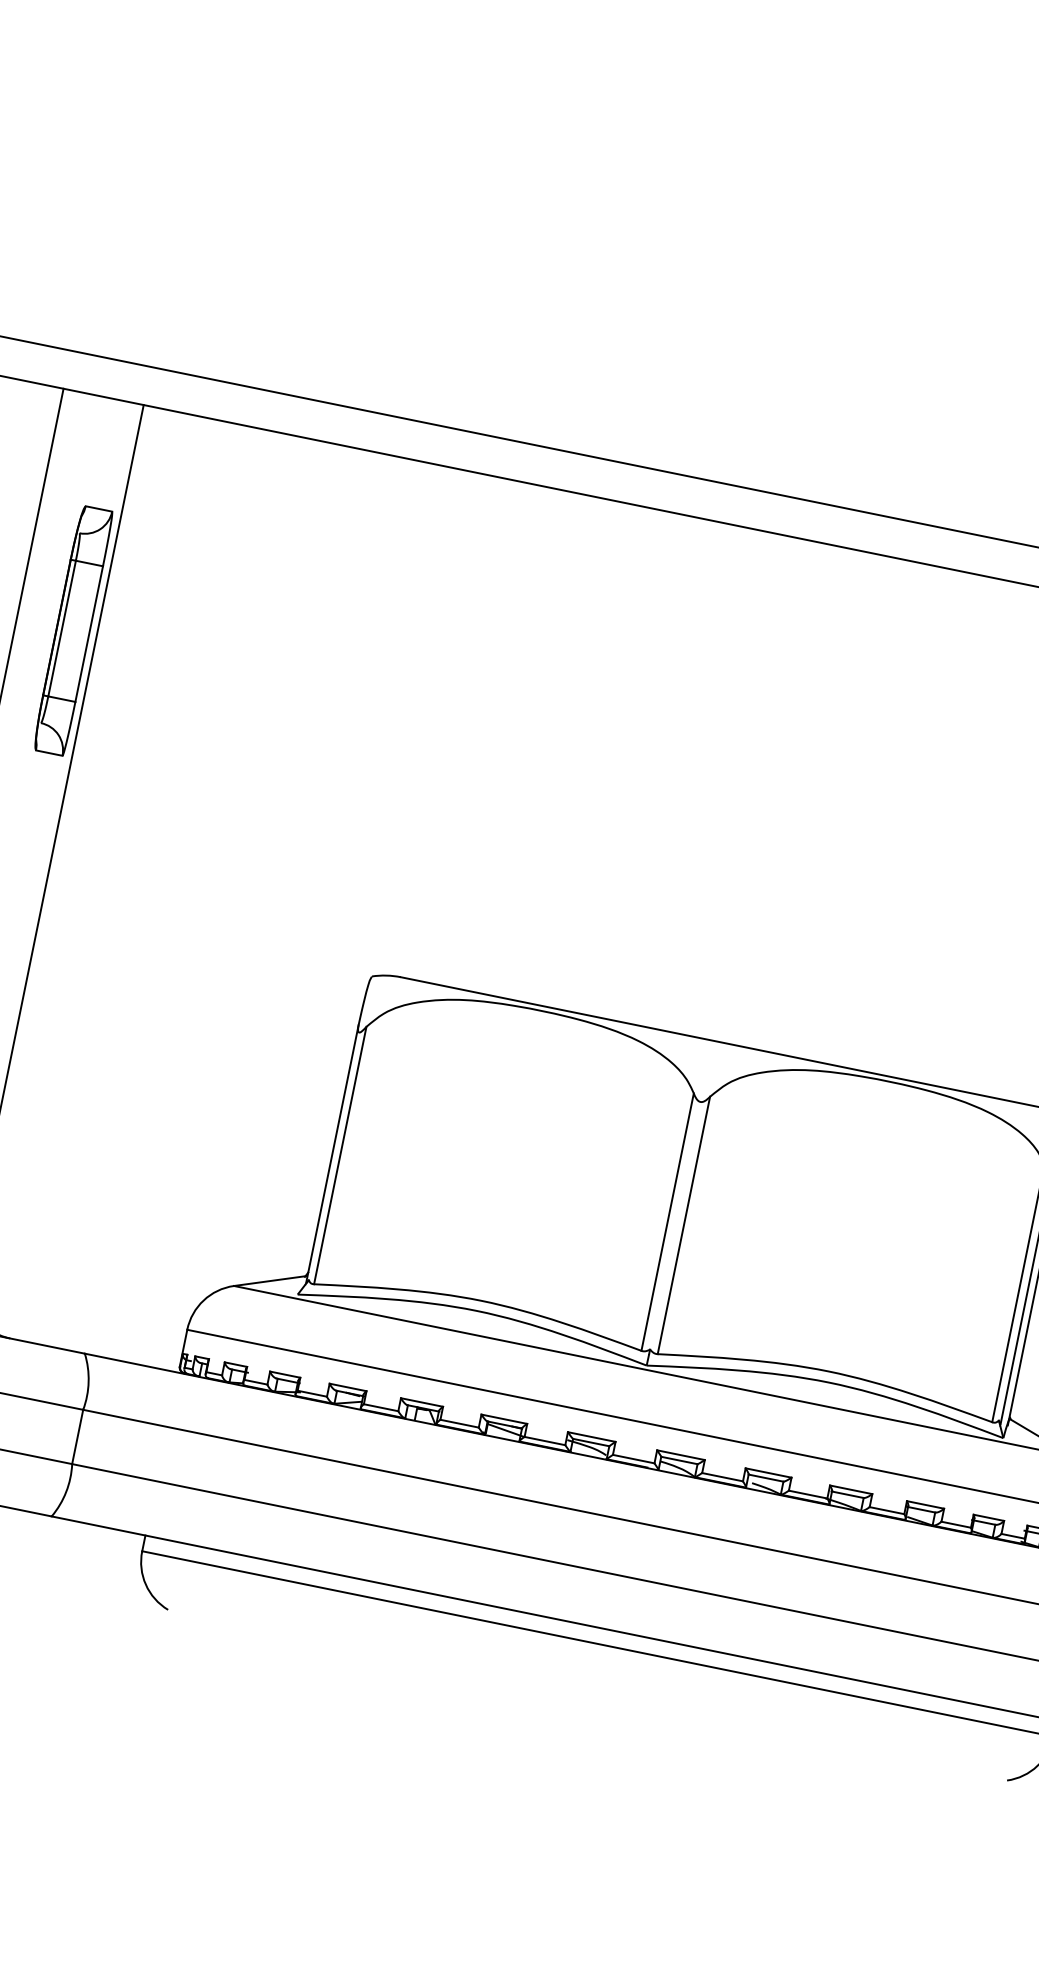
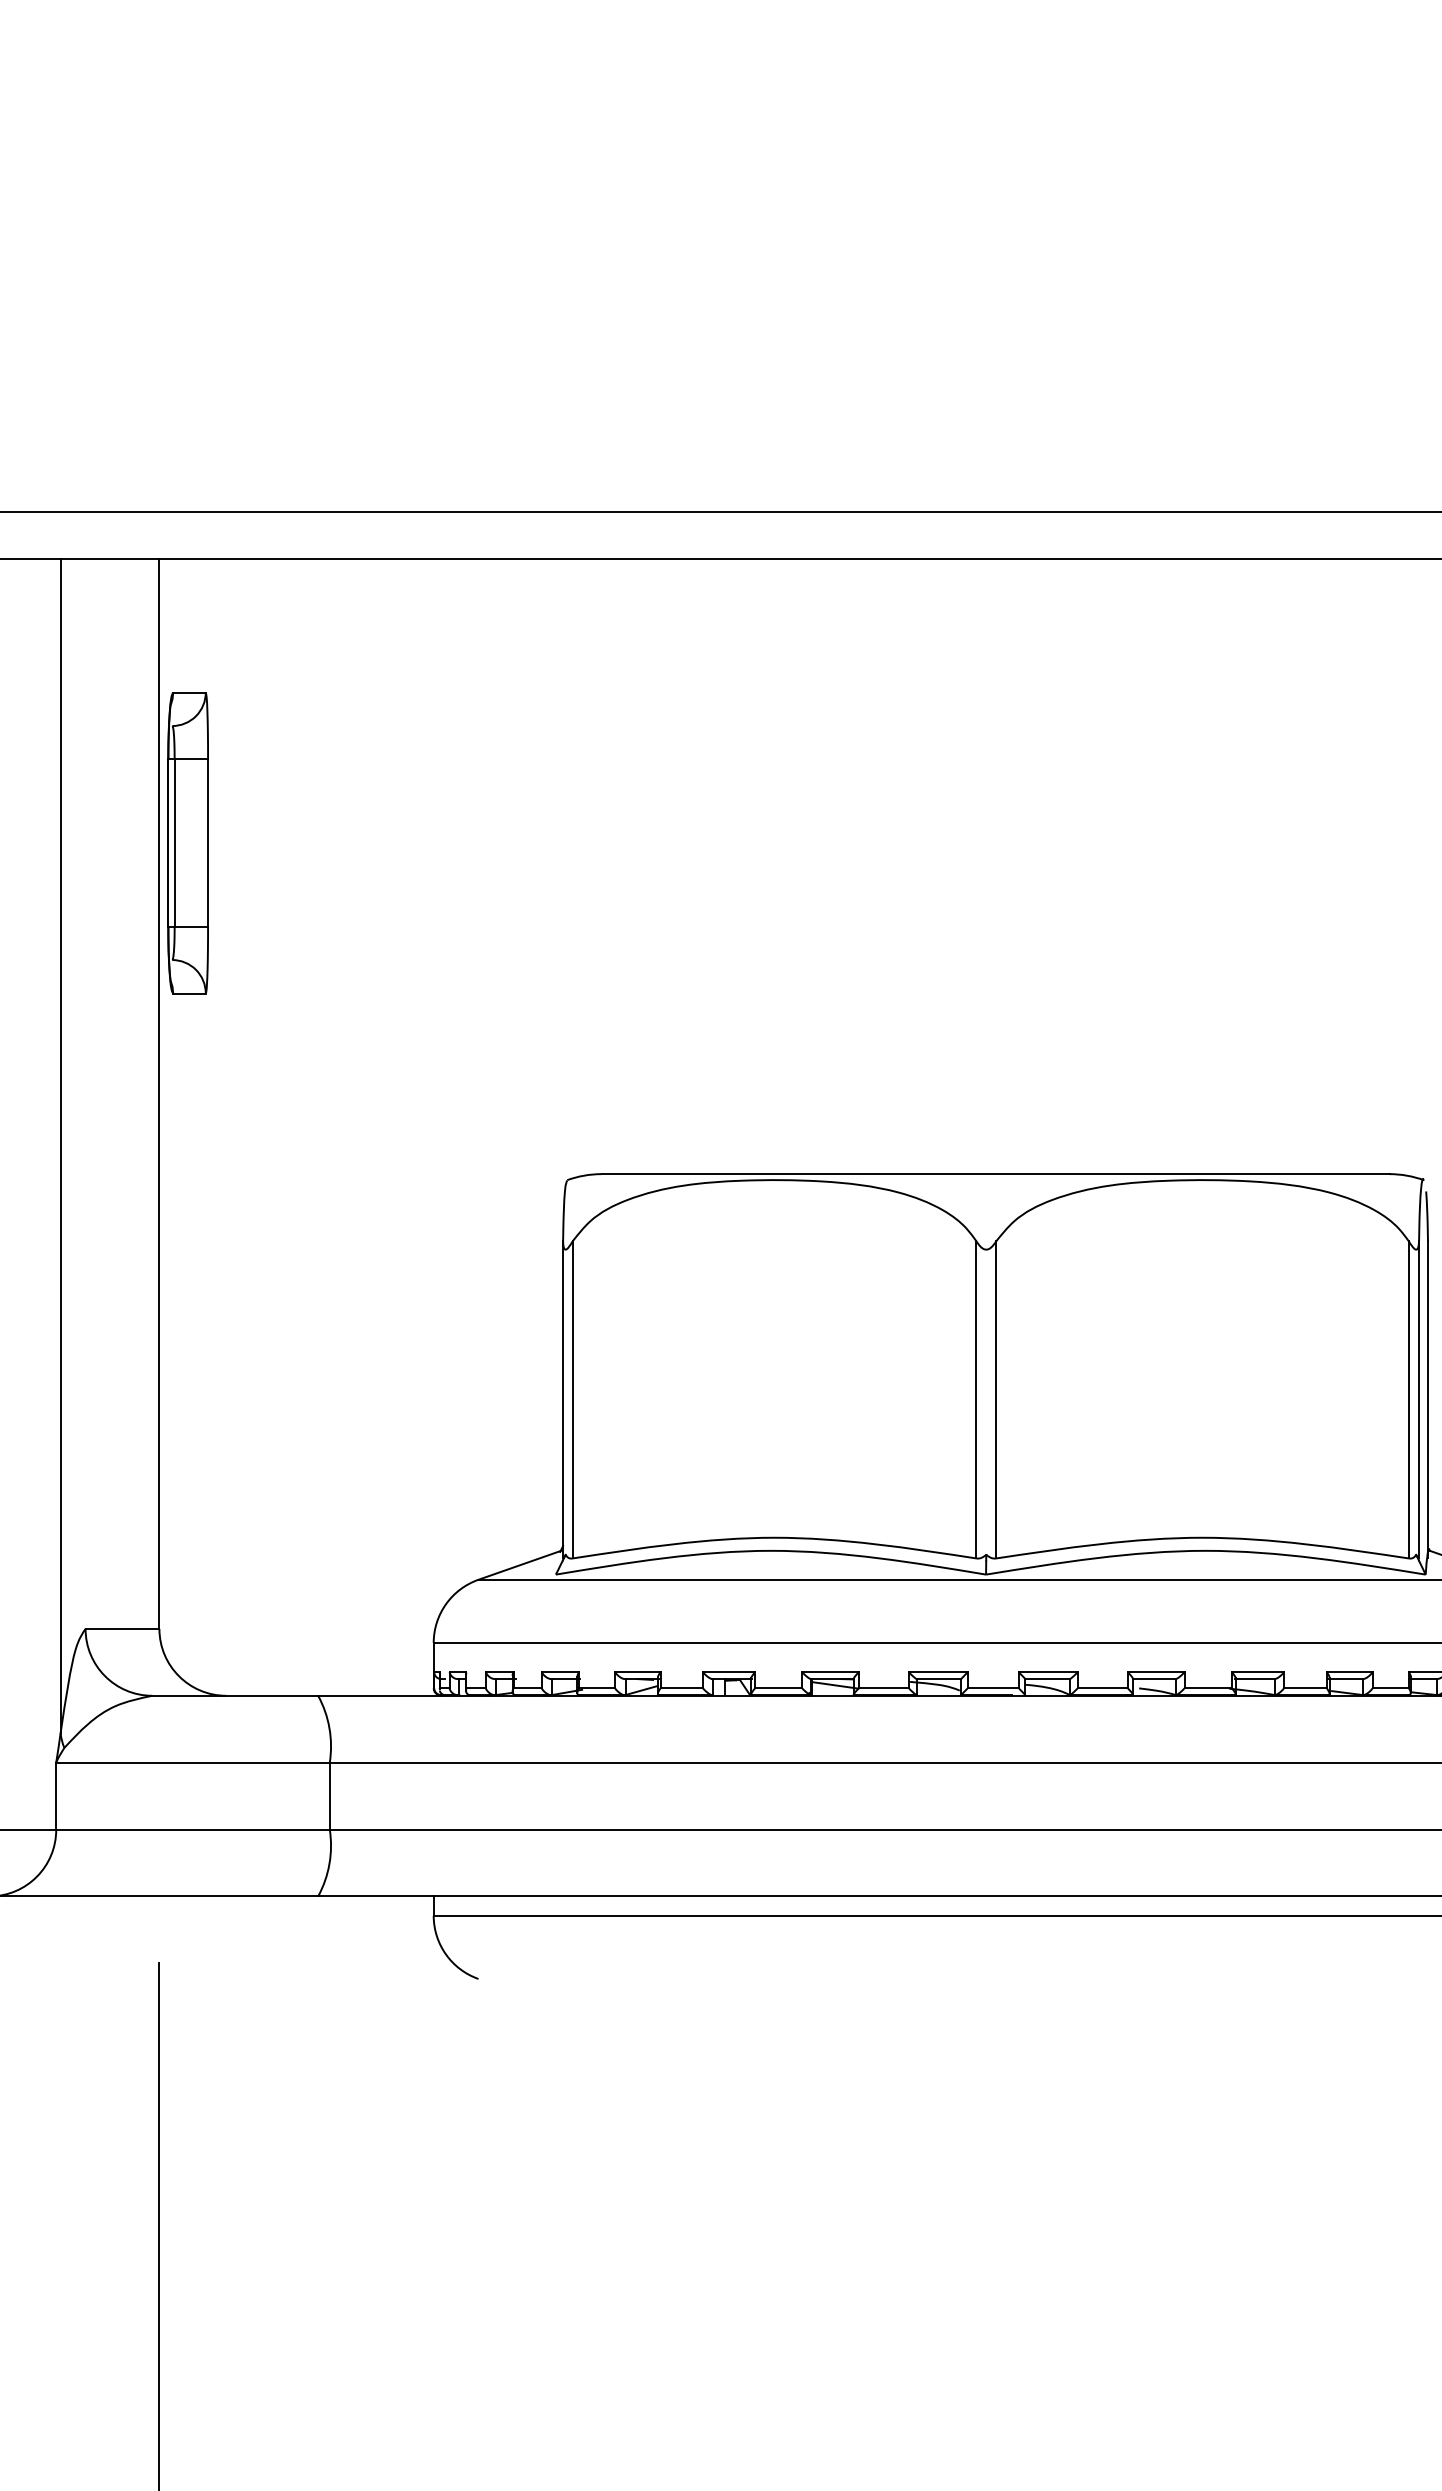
part: (72, 631) -> (187, 843), moved

